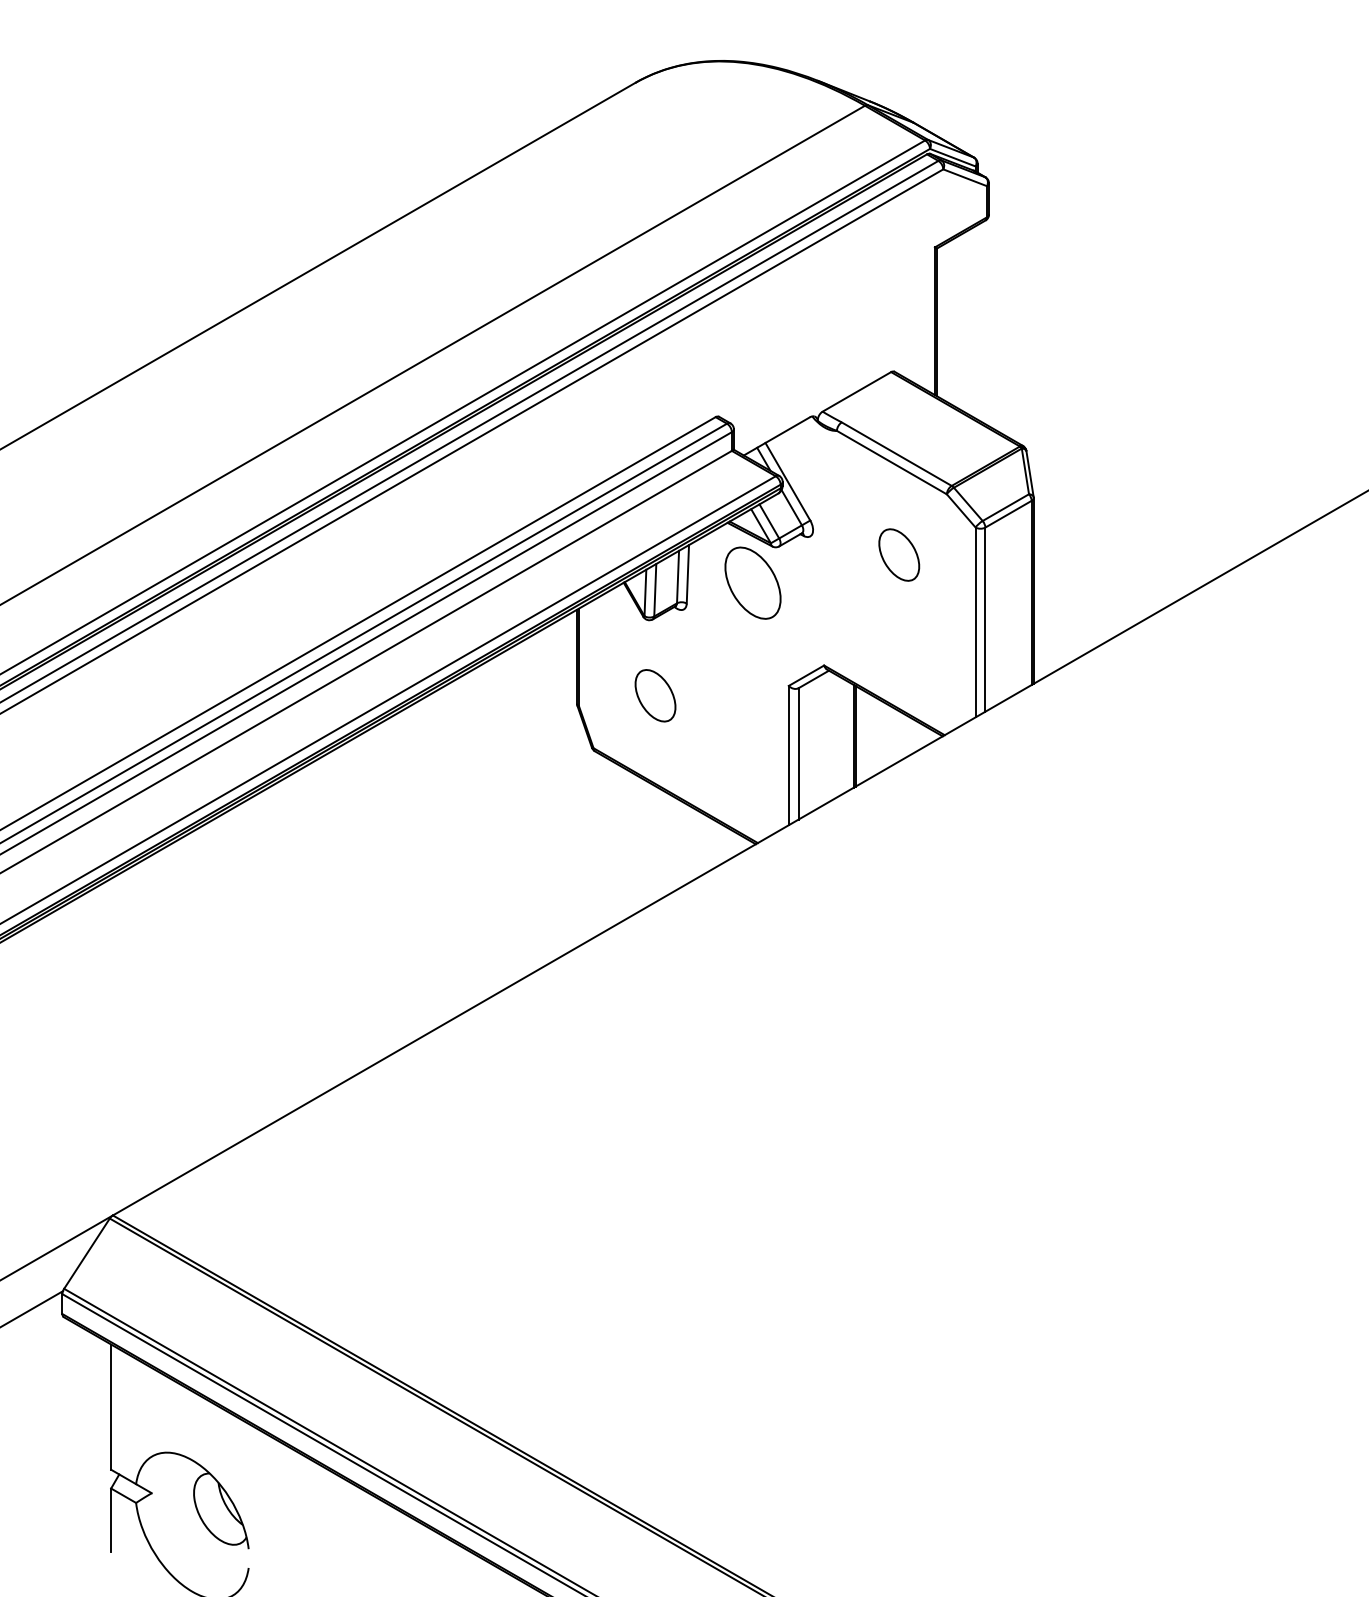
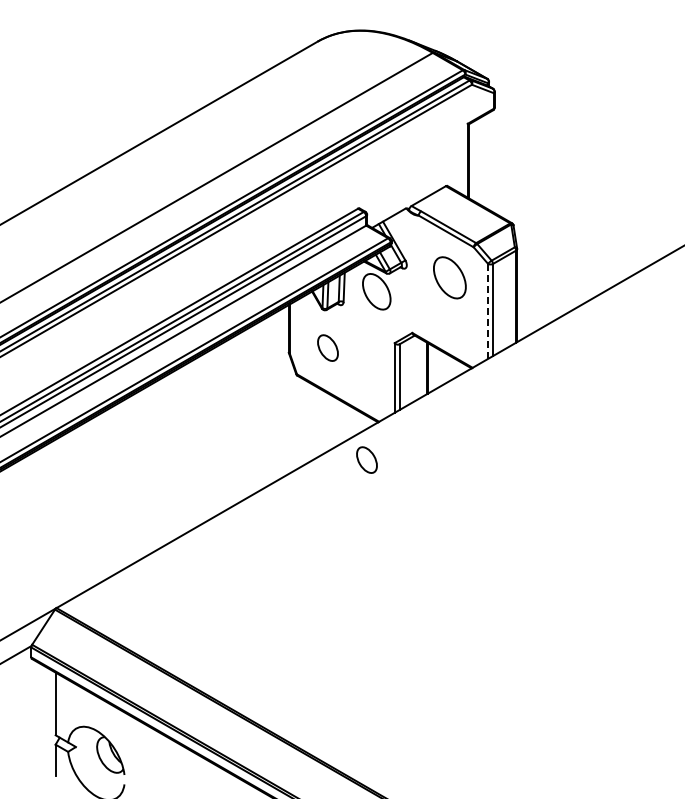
part: (898, 554) -> (449, 277), size x1.6
line: (976, 622) -> (488, 311), solid -> dashed
part: (732, 918) -> (366, 459), added

